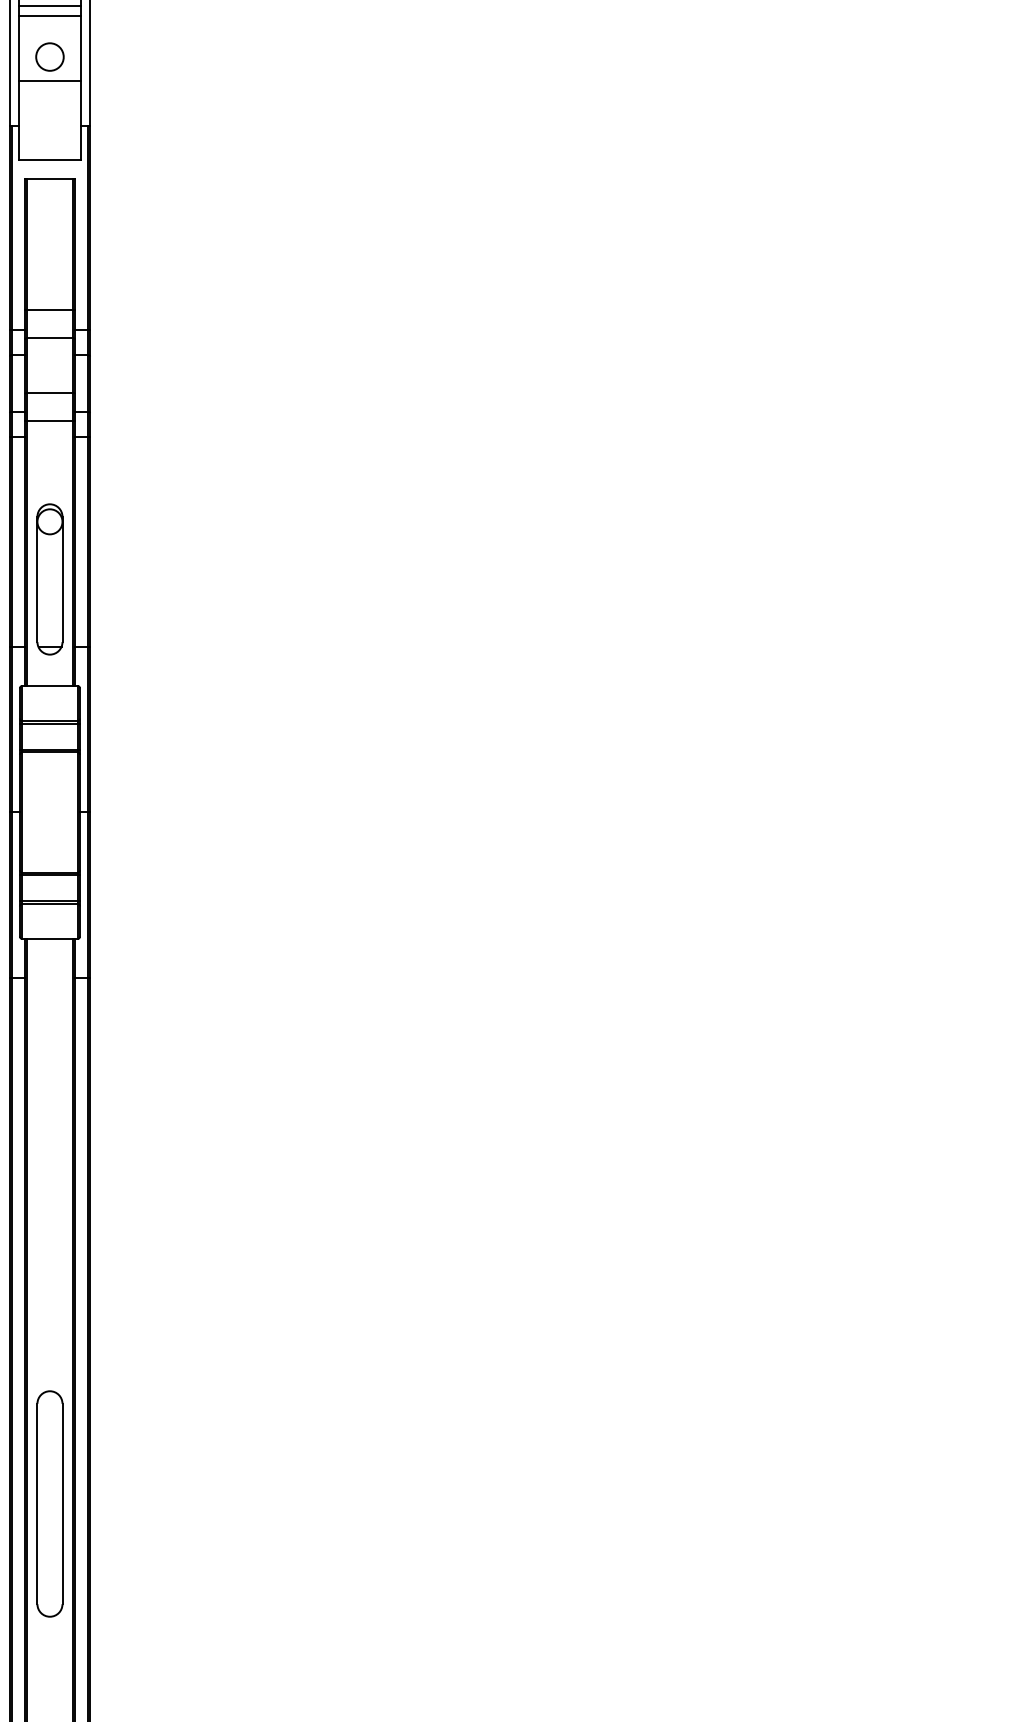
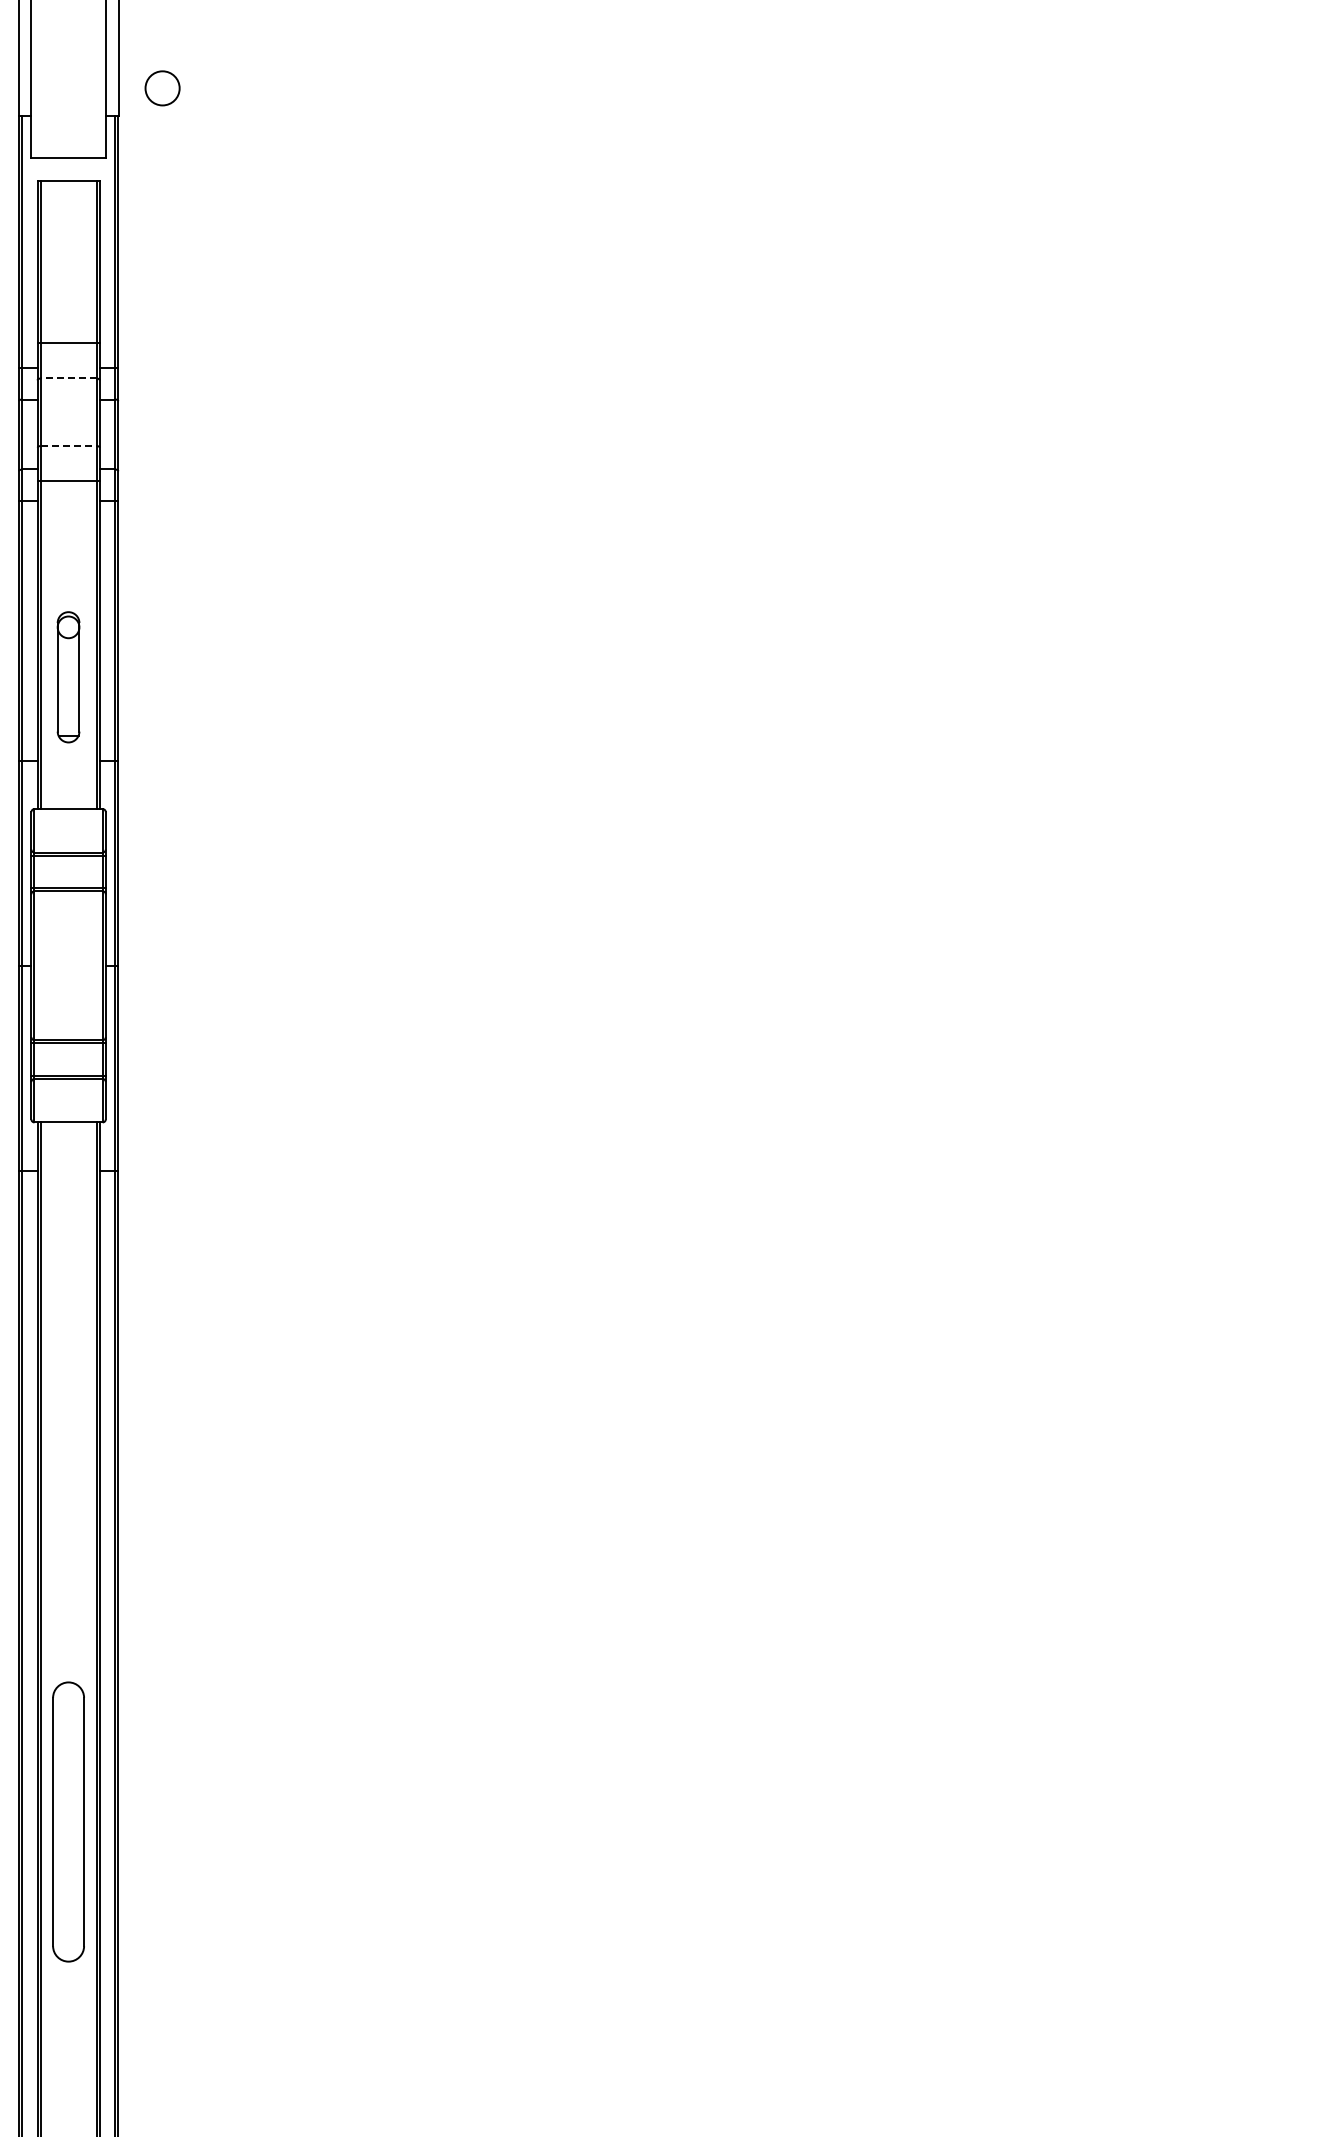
circle: (49, 57) -> (162, 88), moved
line: (49, 80) -> (68, 59), removed
line: (49, 338) -> (68, 378), solid -> dashed
line: (49, 393) -> (68, 446), solid -> dashed
part: (49, 579) -> (68, 677), size x0.7

